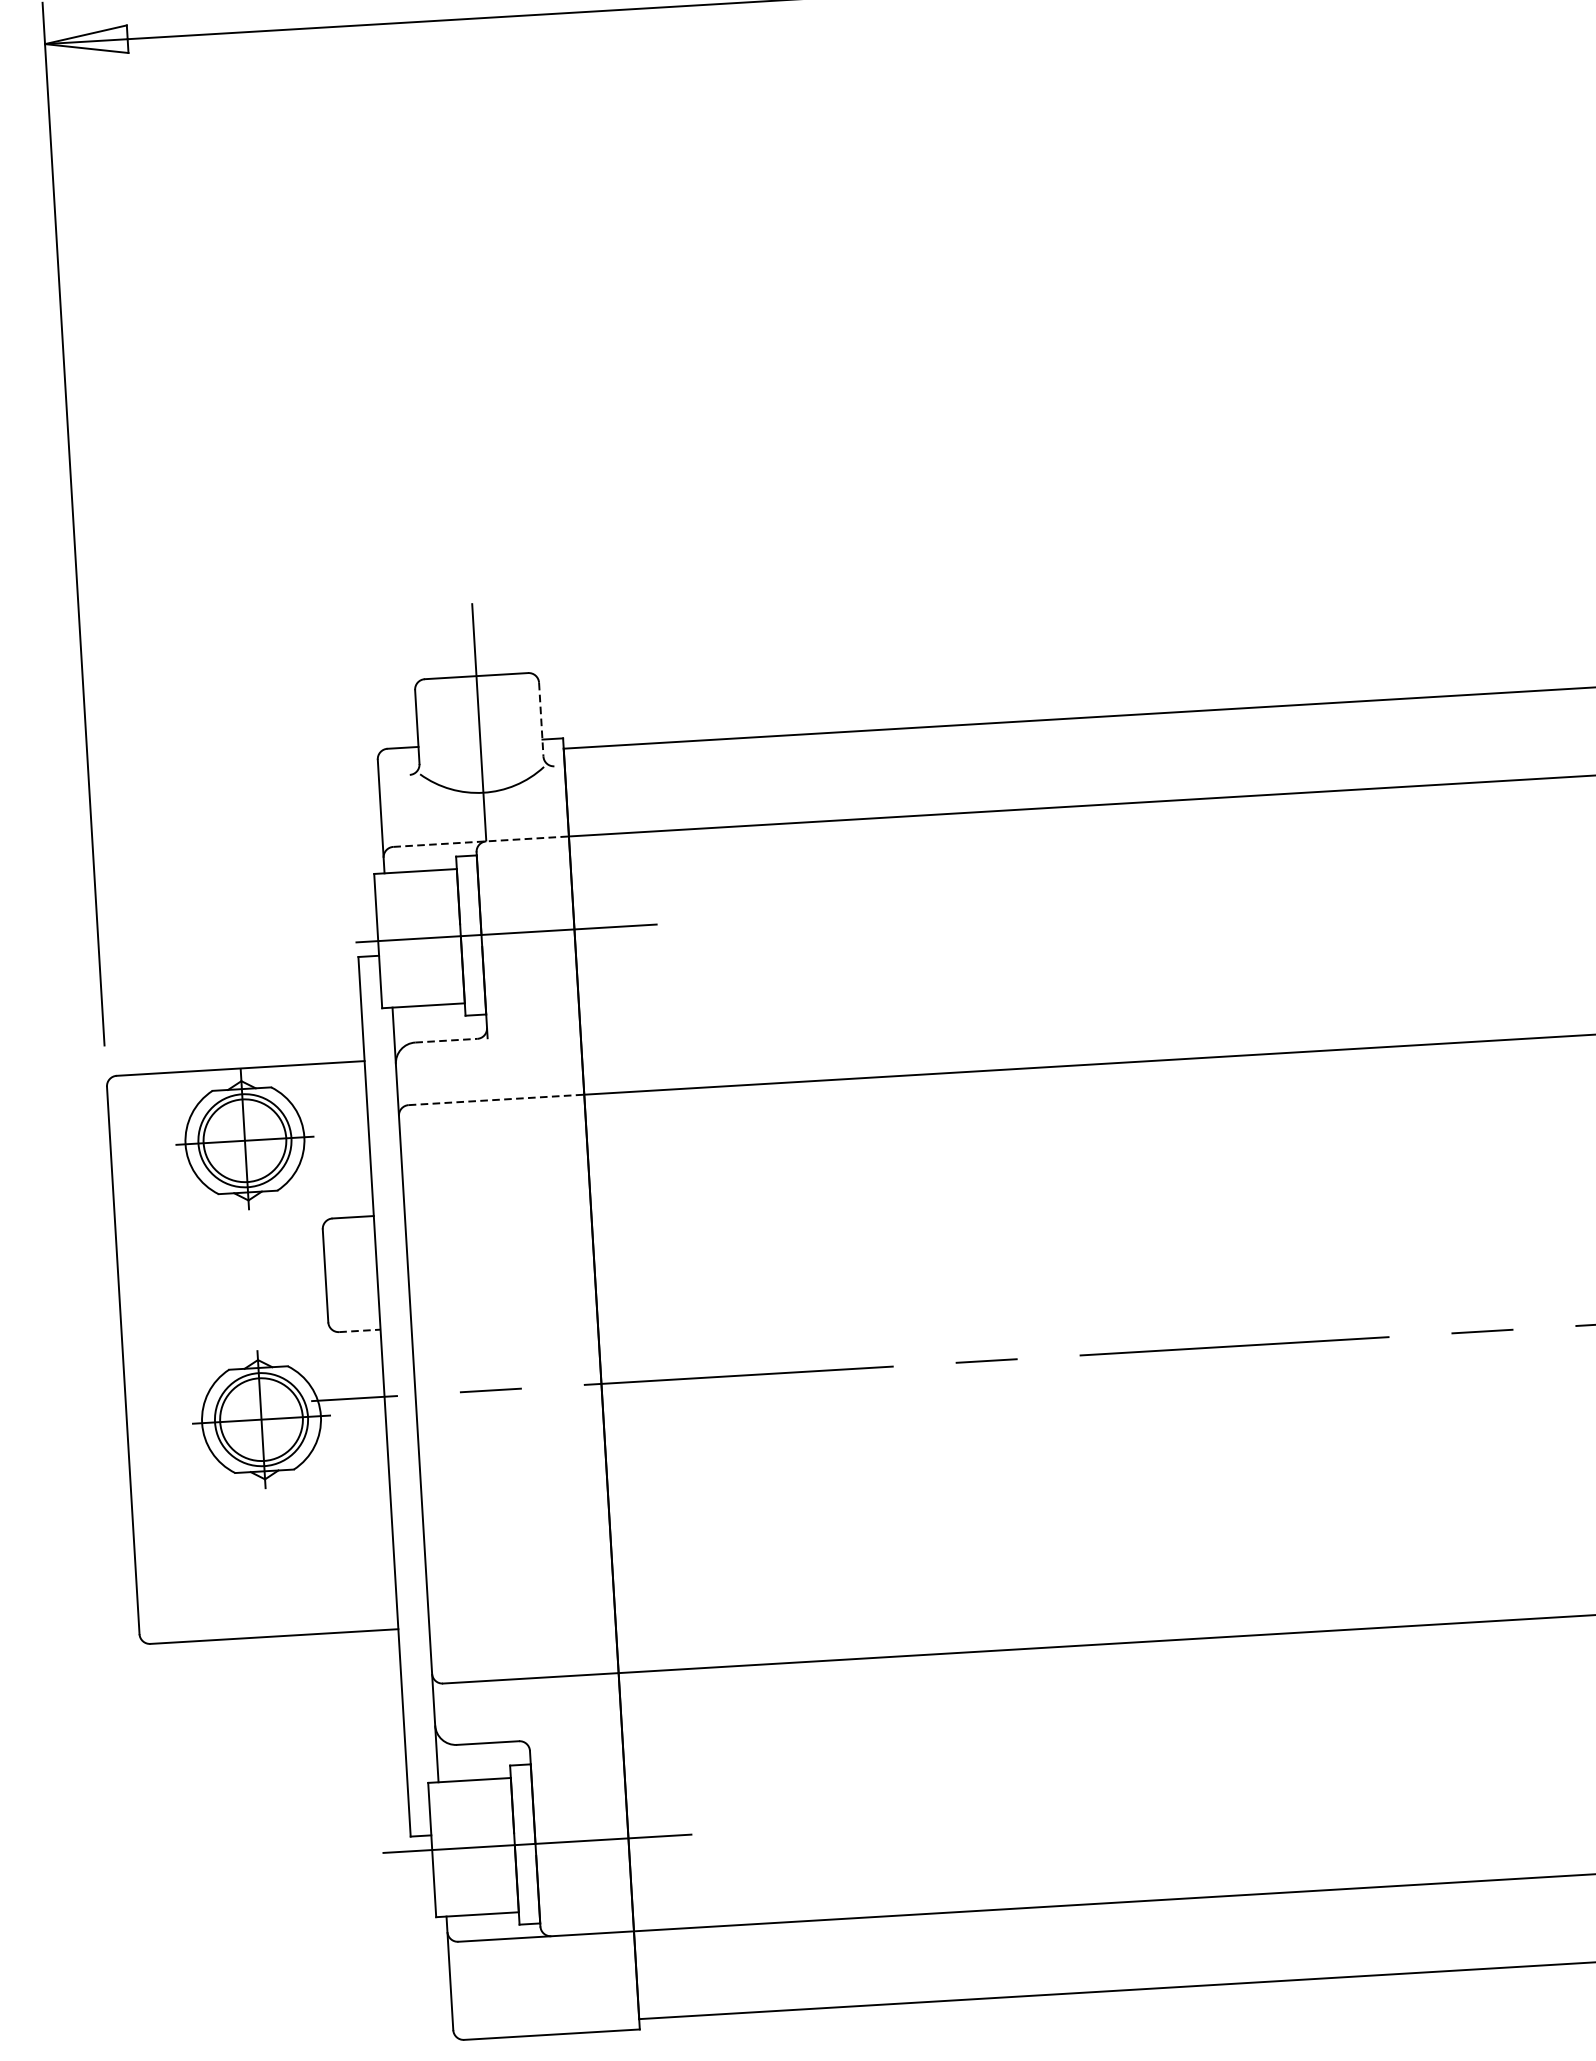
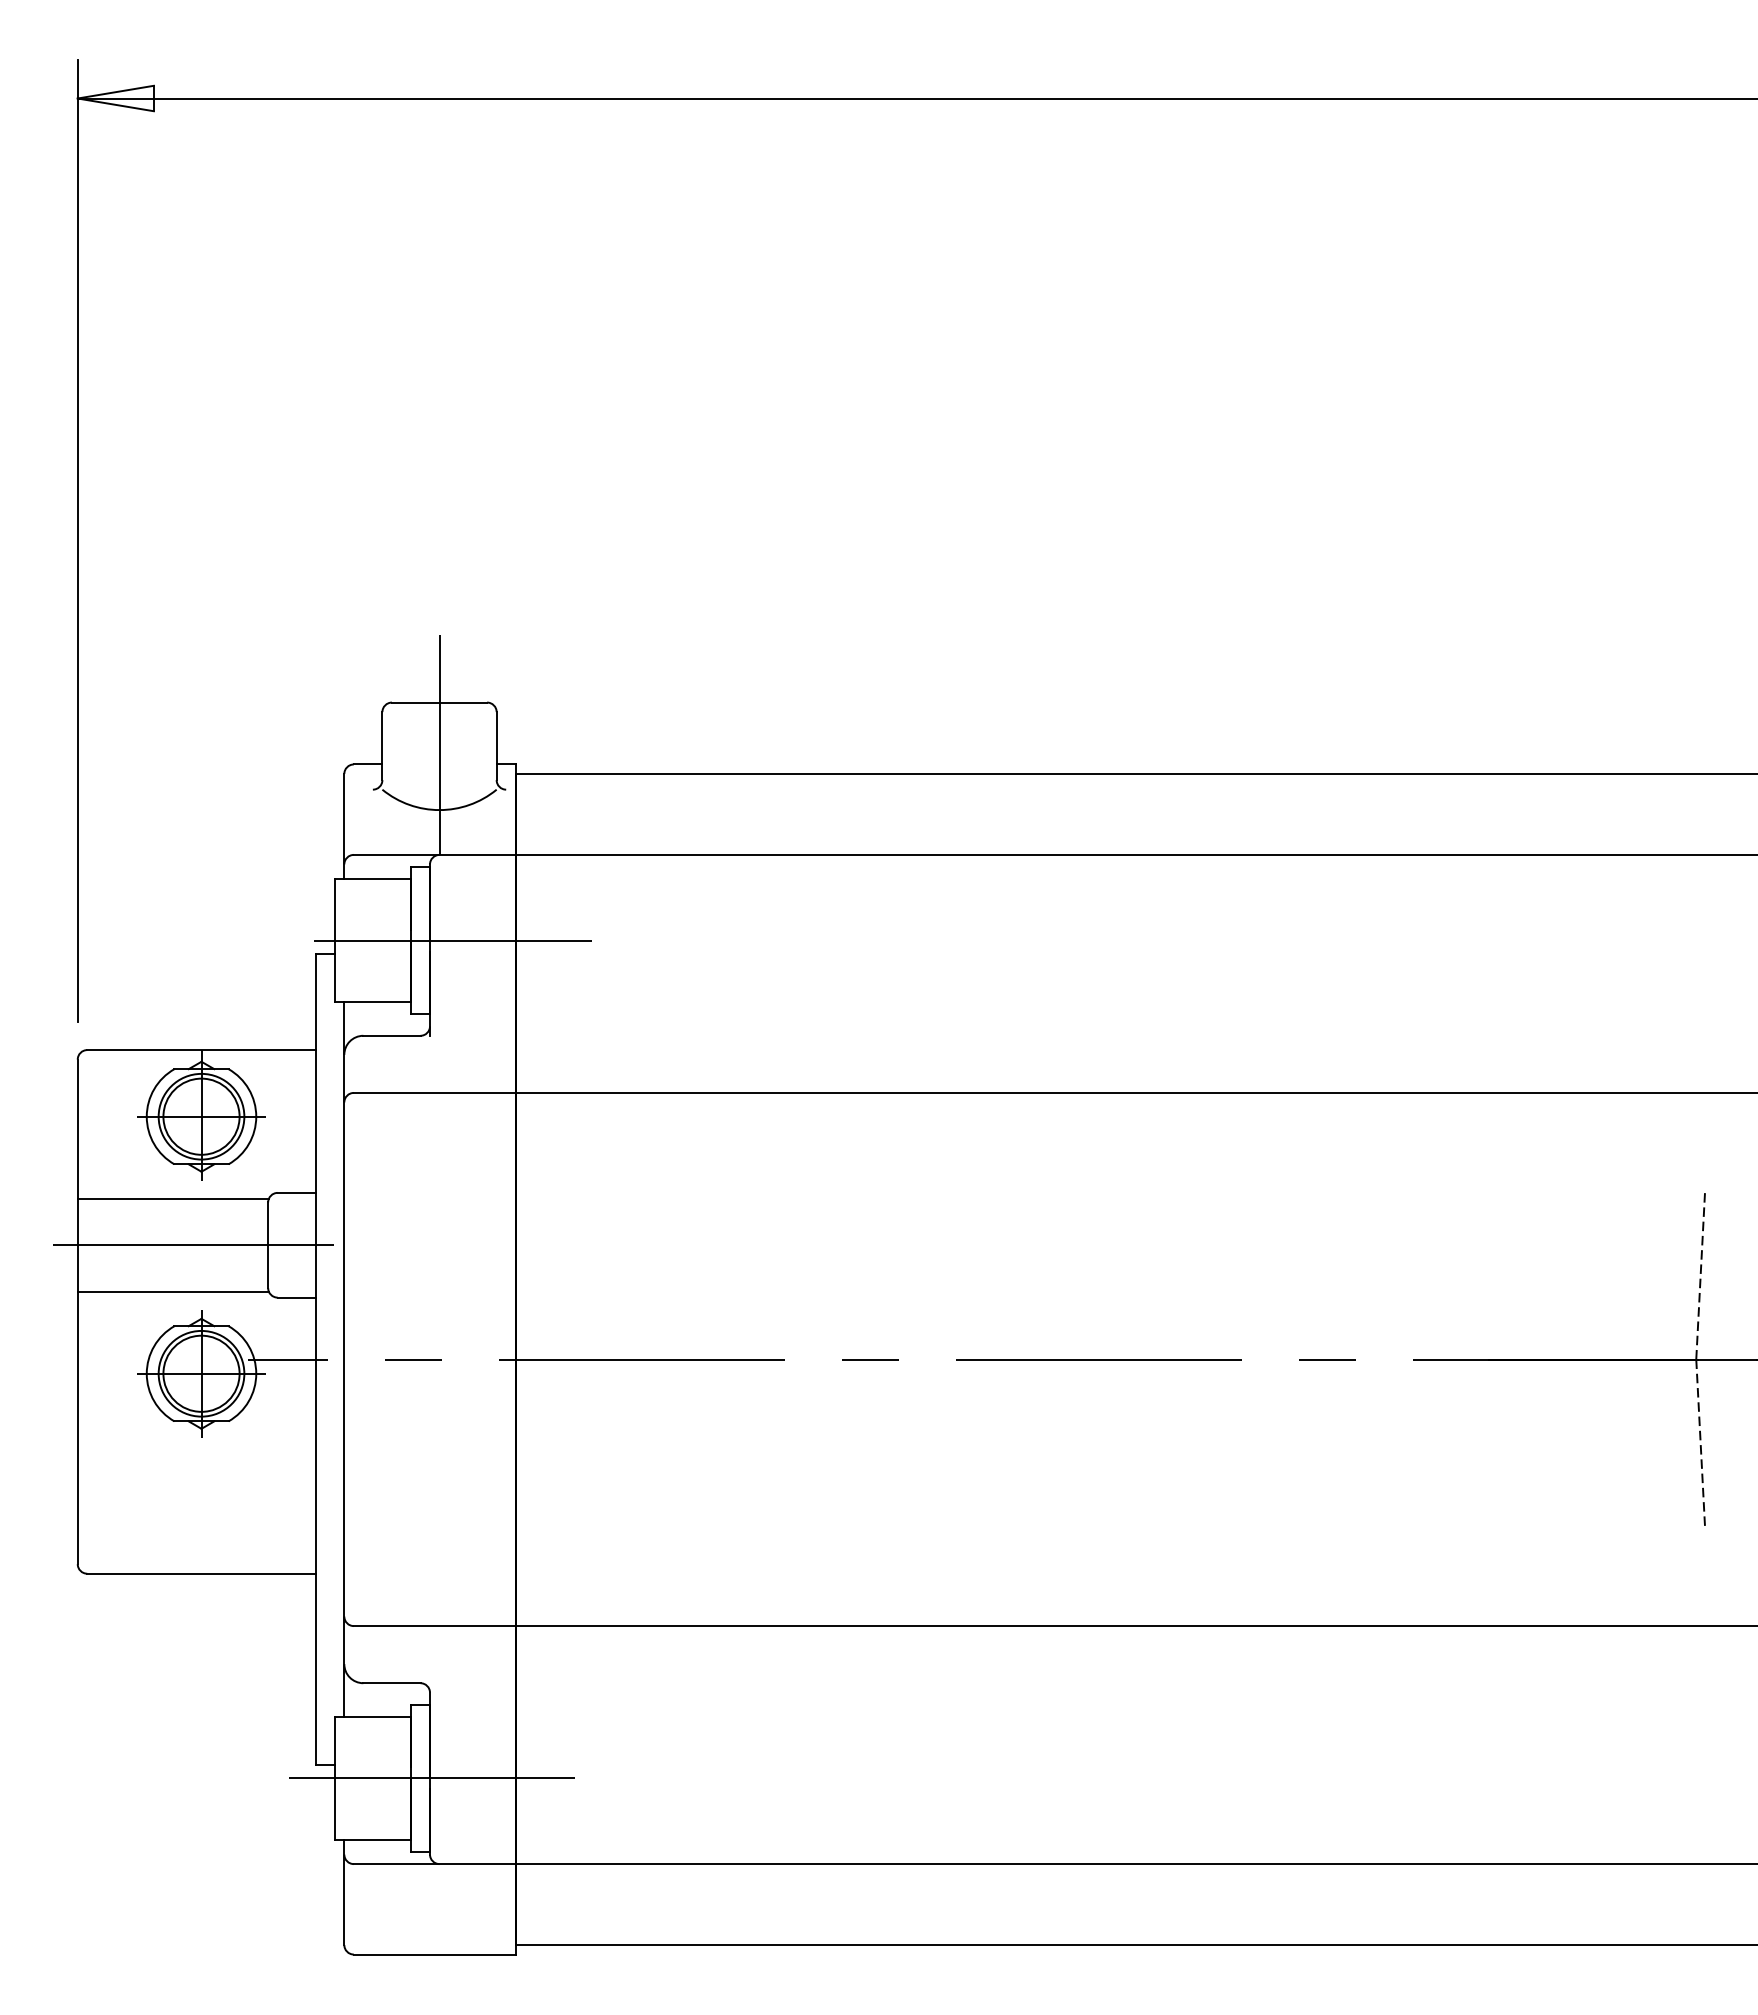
line: (541, 720) -> (496, 746), dashed -> solid
line: (480, 841) -> (434, 854), dashed -> solid
line: (445, 1040) -> (391, 1035), dashed -> solid
line: (496, 1099) -> (434, 1092), dashed -> solid
line: (219, 1231) -> (173, 1198), added
line: (243, 1281) -> (192, 1245), added
line: (360, 1330) -> (297, 1297), dashed -> solid
line: (225, 1332) -> (173, 1291), added

